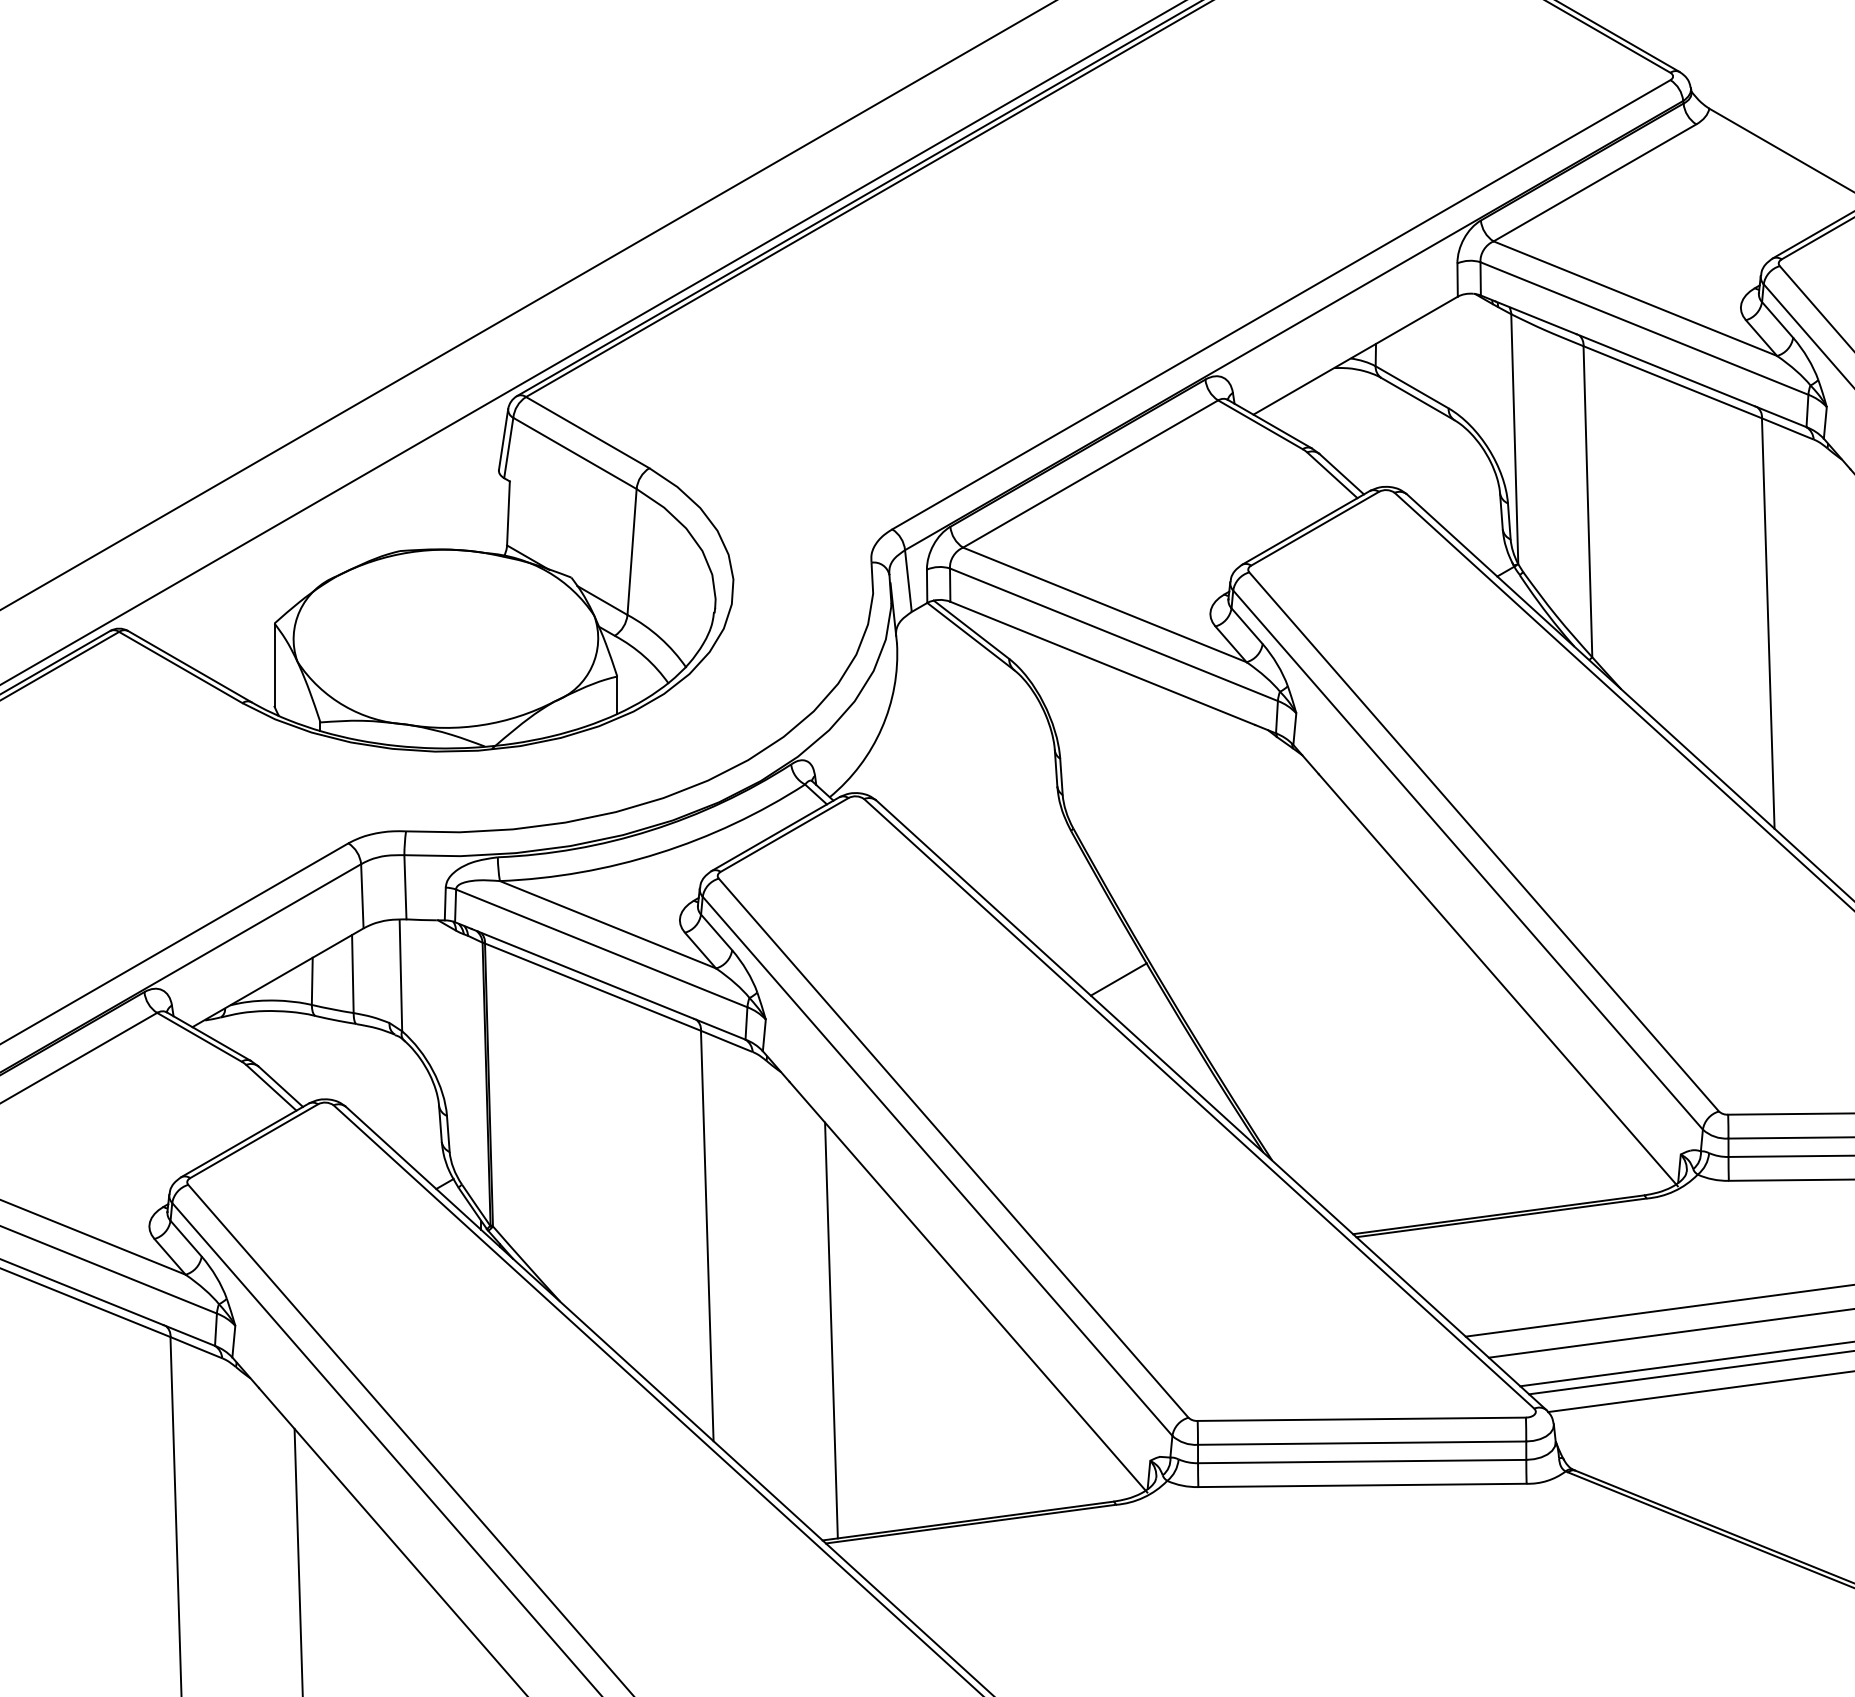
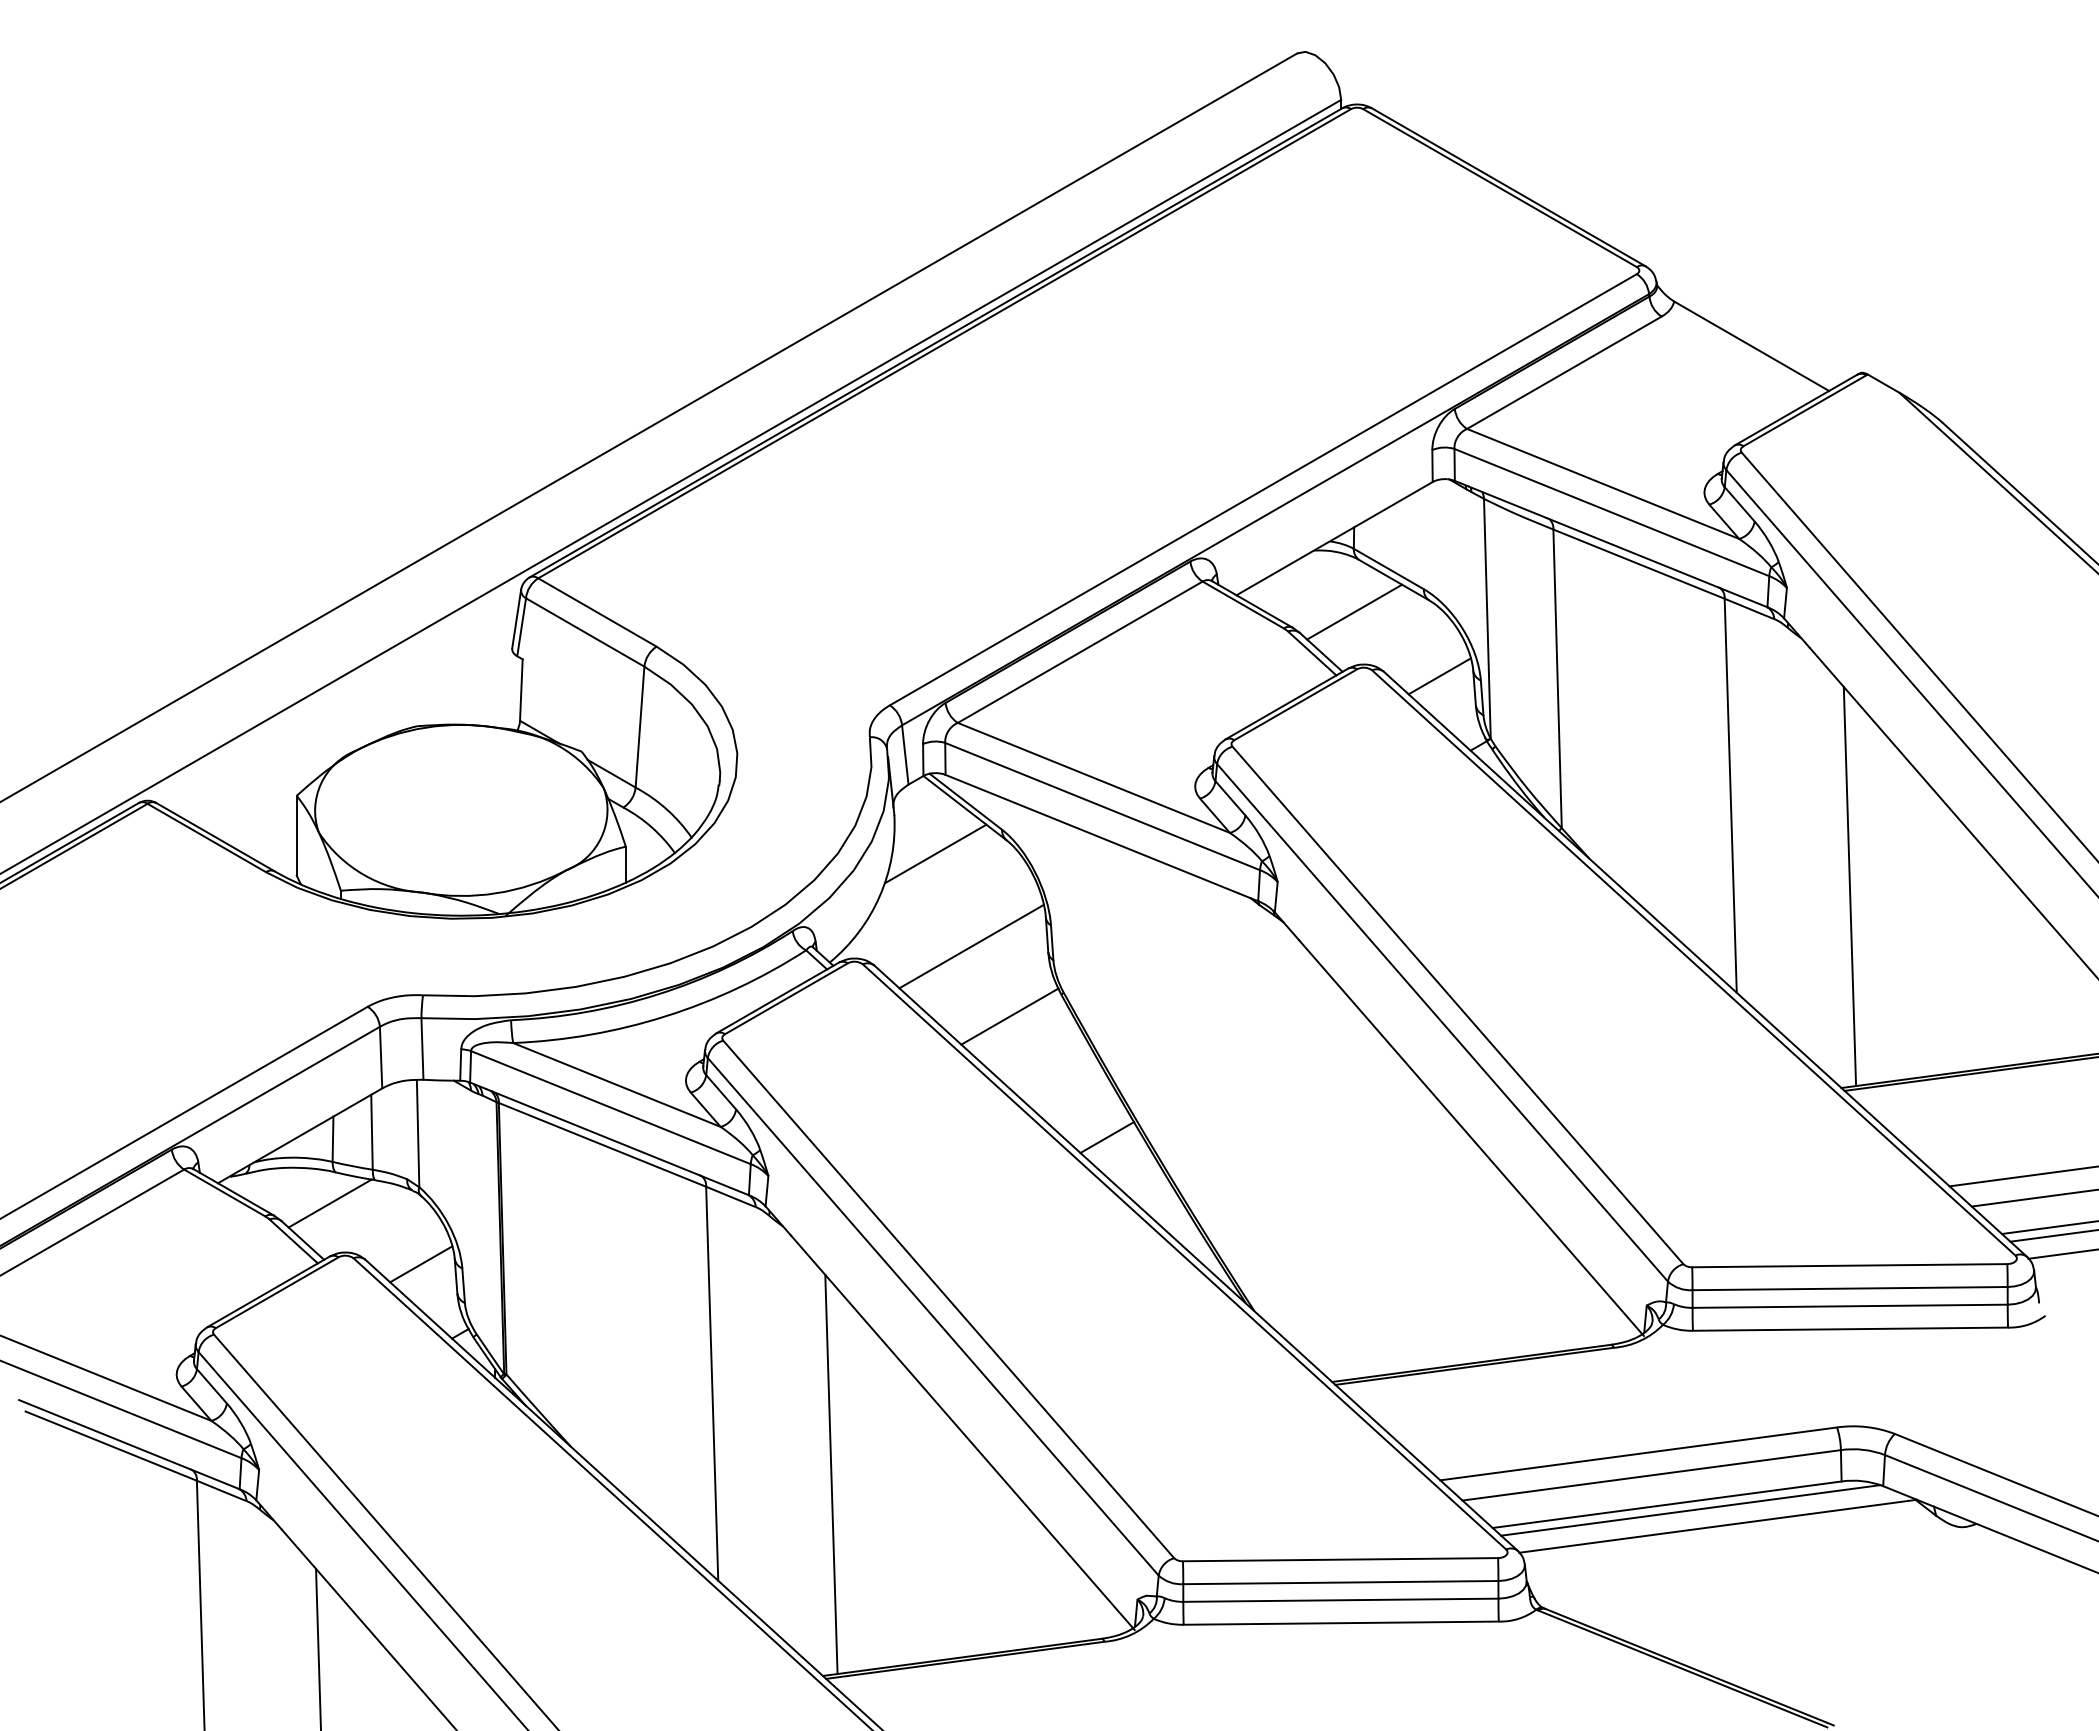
line: (1376, 431) -> (1354, 611), added
line: (1464, 499) -> (1439, 676), added
line: (939, 683) -> (935, 853), added
line: (977, 780) -> (971, 946), added
line: (1016, 853) -> (1009, 1016), added
line: (308, 1048) -> (329, 1203), added
line: (404, 1111) -> (421, 1264), added

